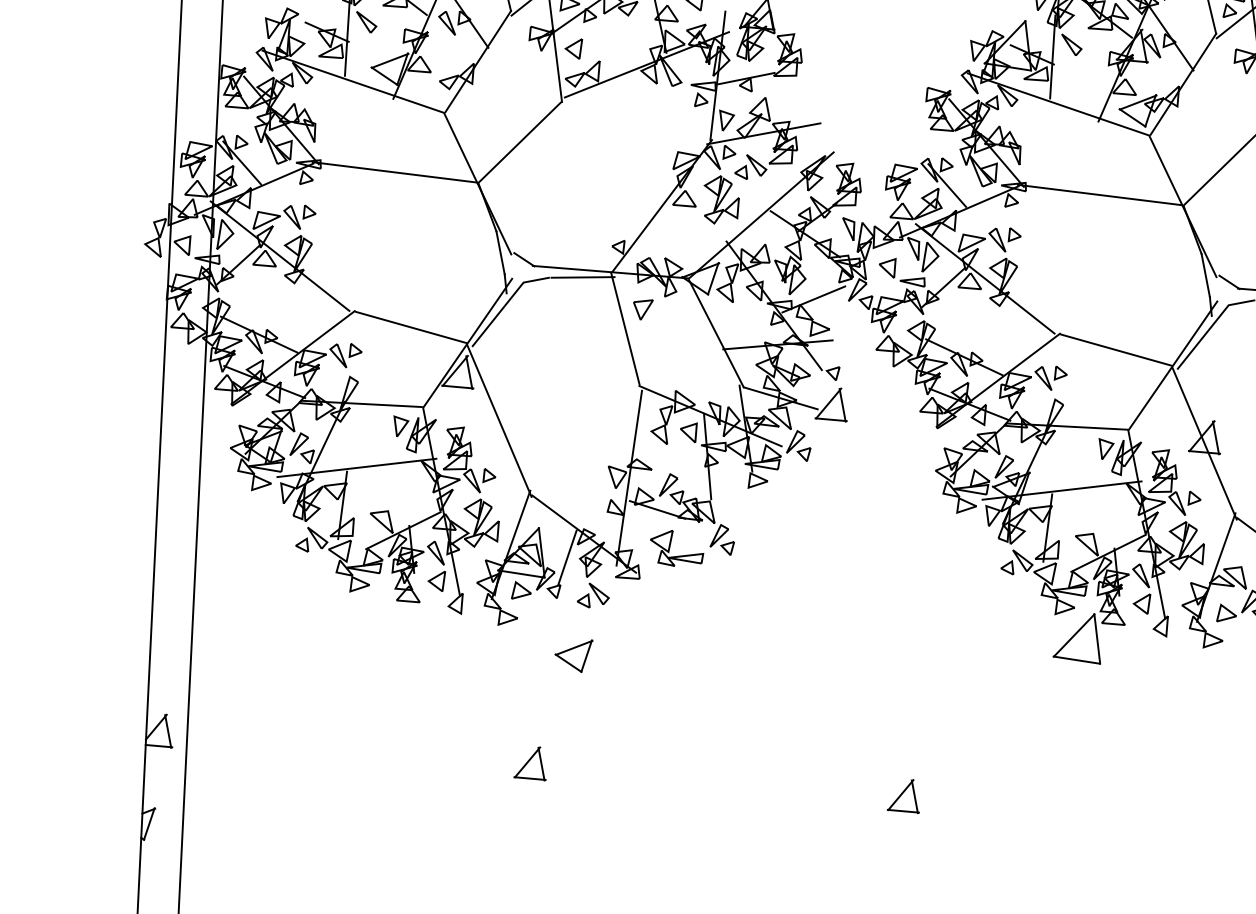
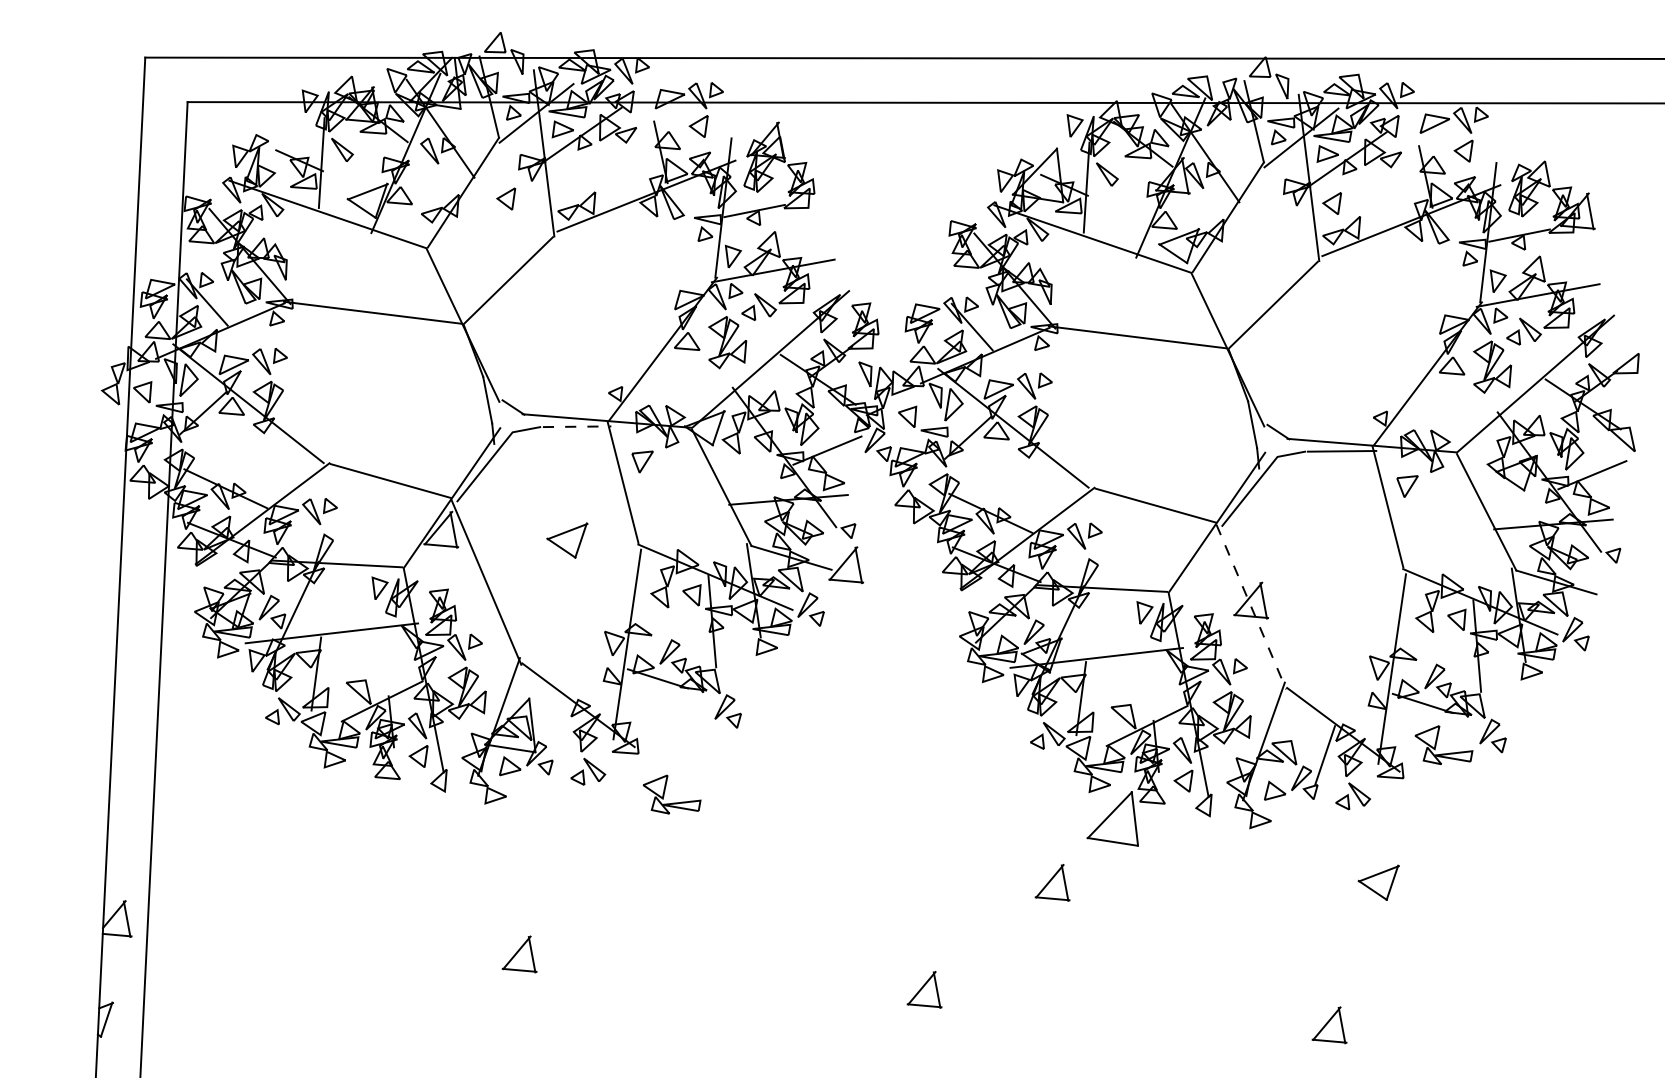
part: (574, 48) -> (506, 198), moved
line: (583, 277) -> (577, 426), solid -> dashed
line: (1204, 444) -> (1251, 607), solid -> dashed
part: (670, 545) -> (665, 791), moved
line: (567, 557) -> (560, 730), removed
part: (574, 656) -> (567, 540), moved
part: (1021, 697) -> (1052, 882), added

